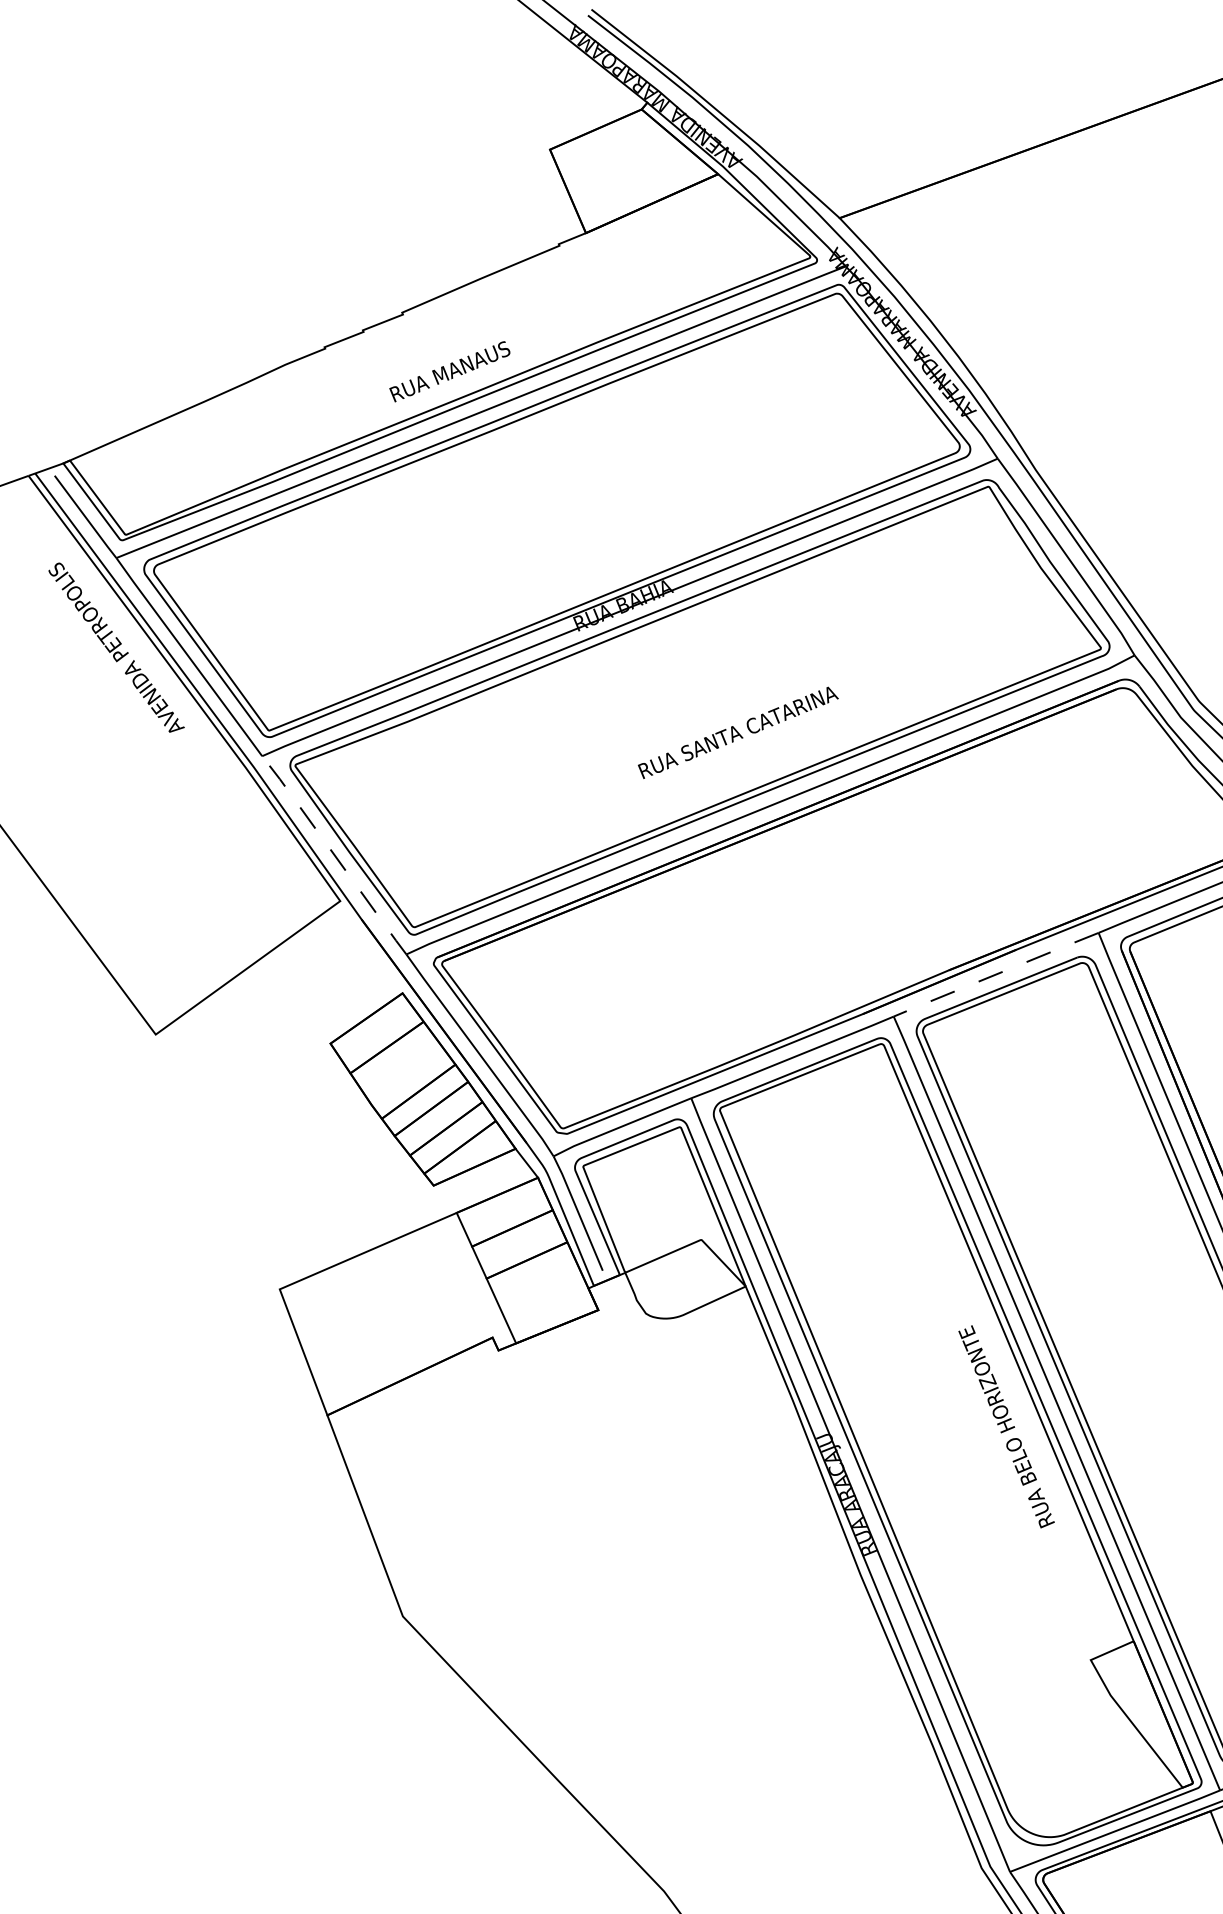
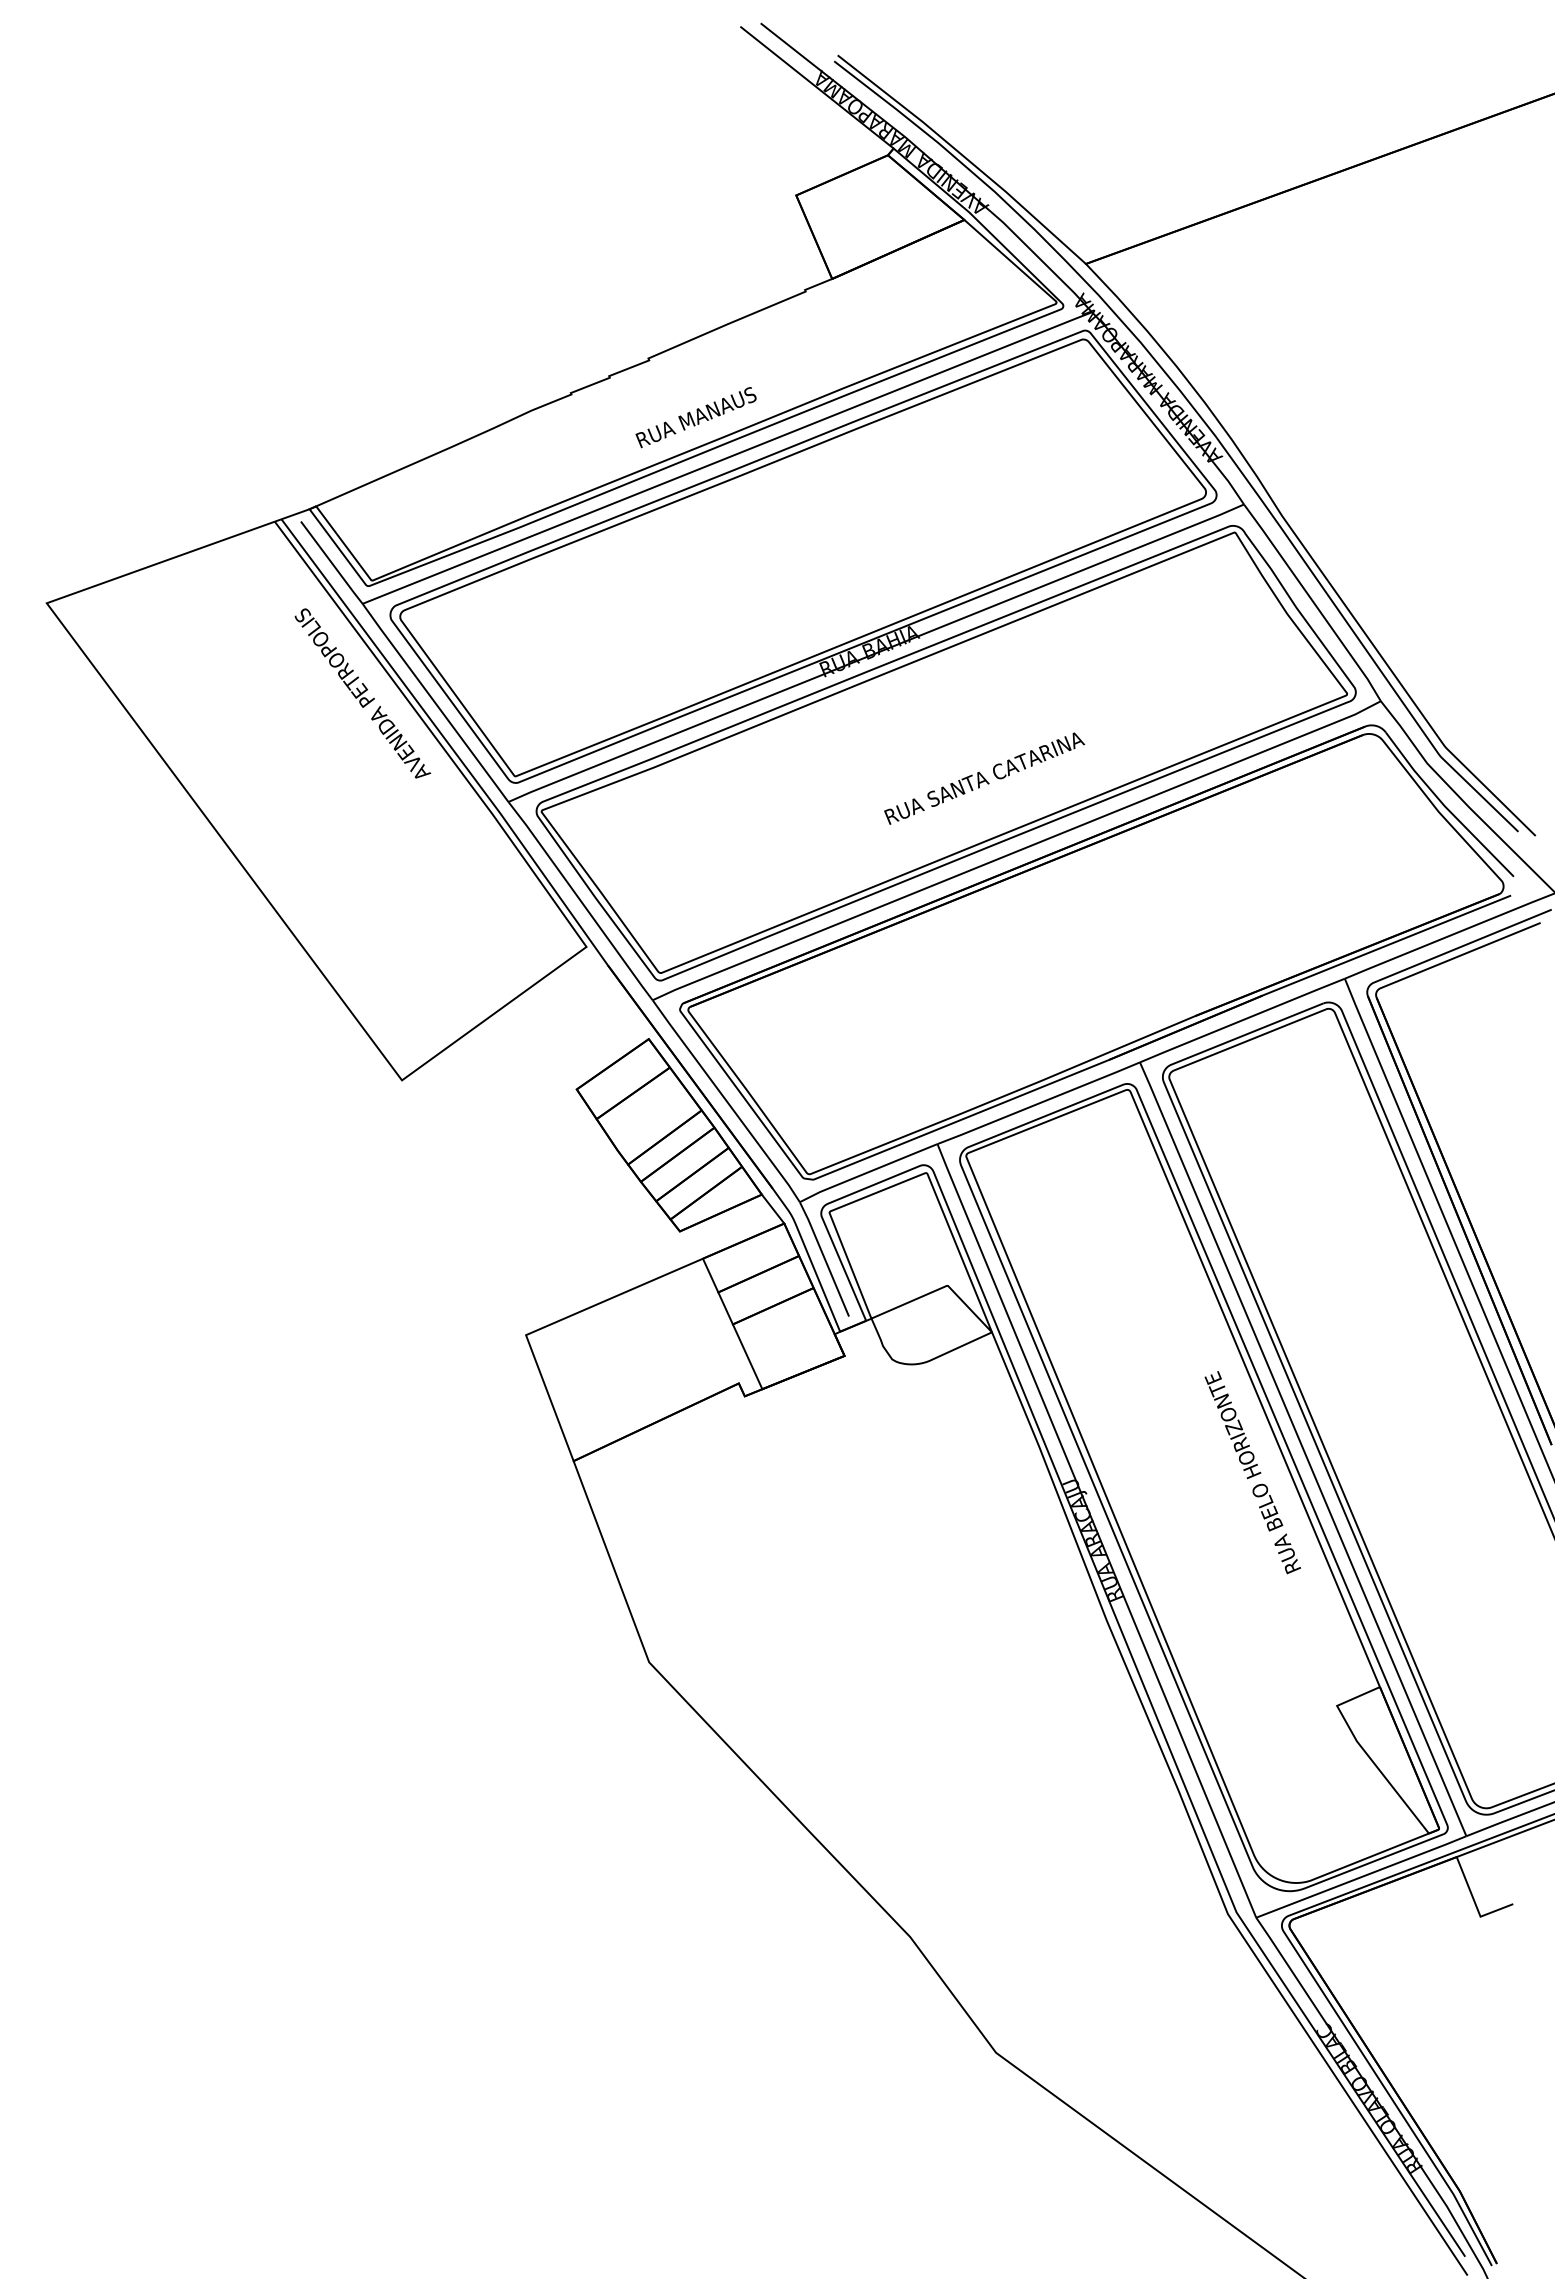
line: (334, 854) -> (580, 900), dashed -> solid
line: (996, 974) -> (1242, 1020), dashed -> solid

